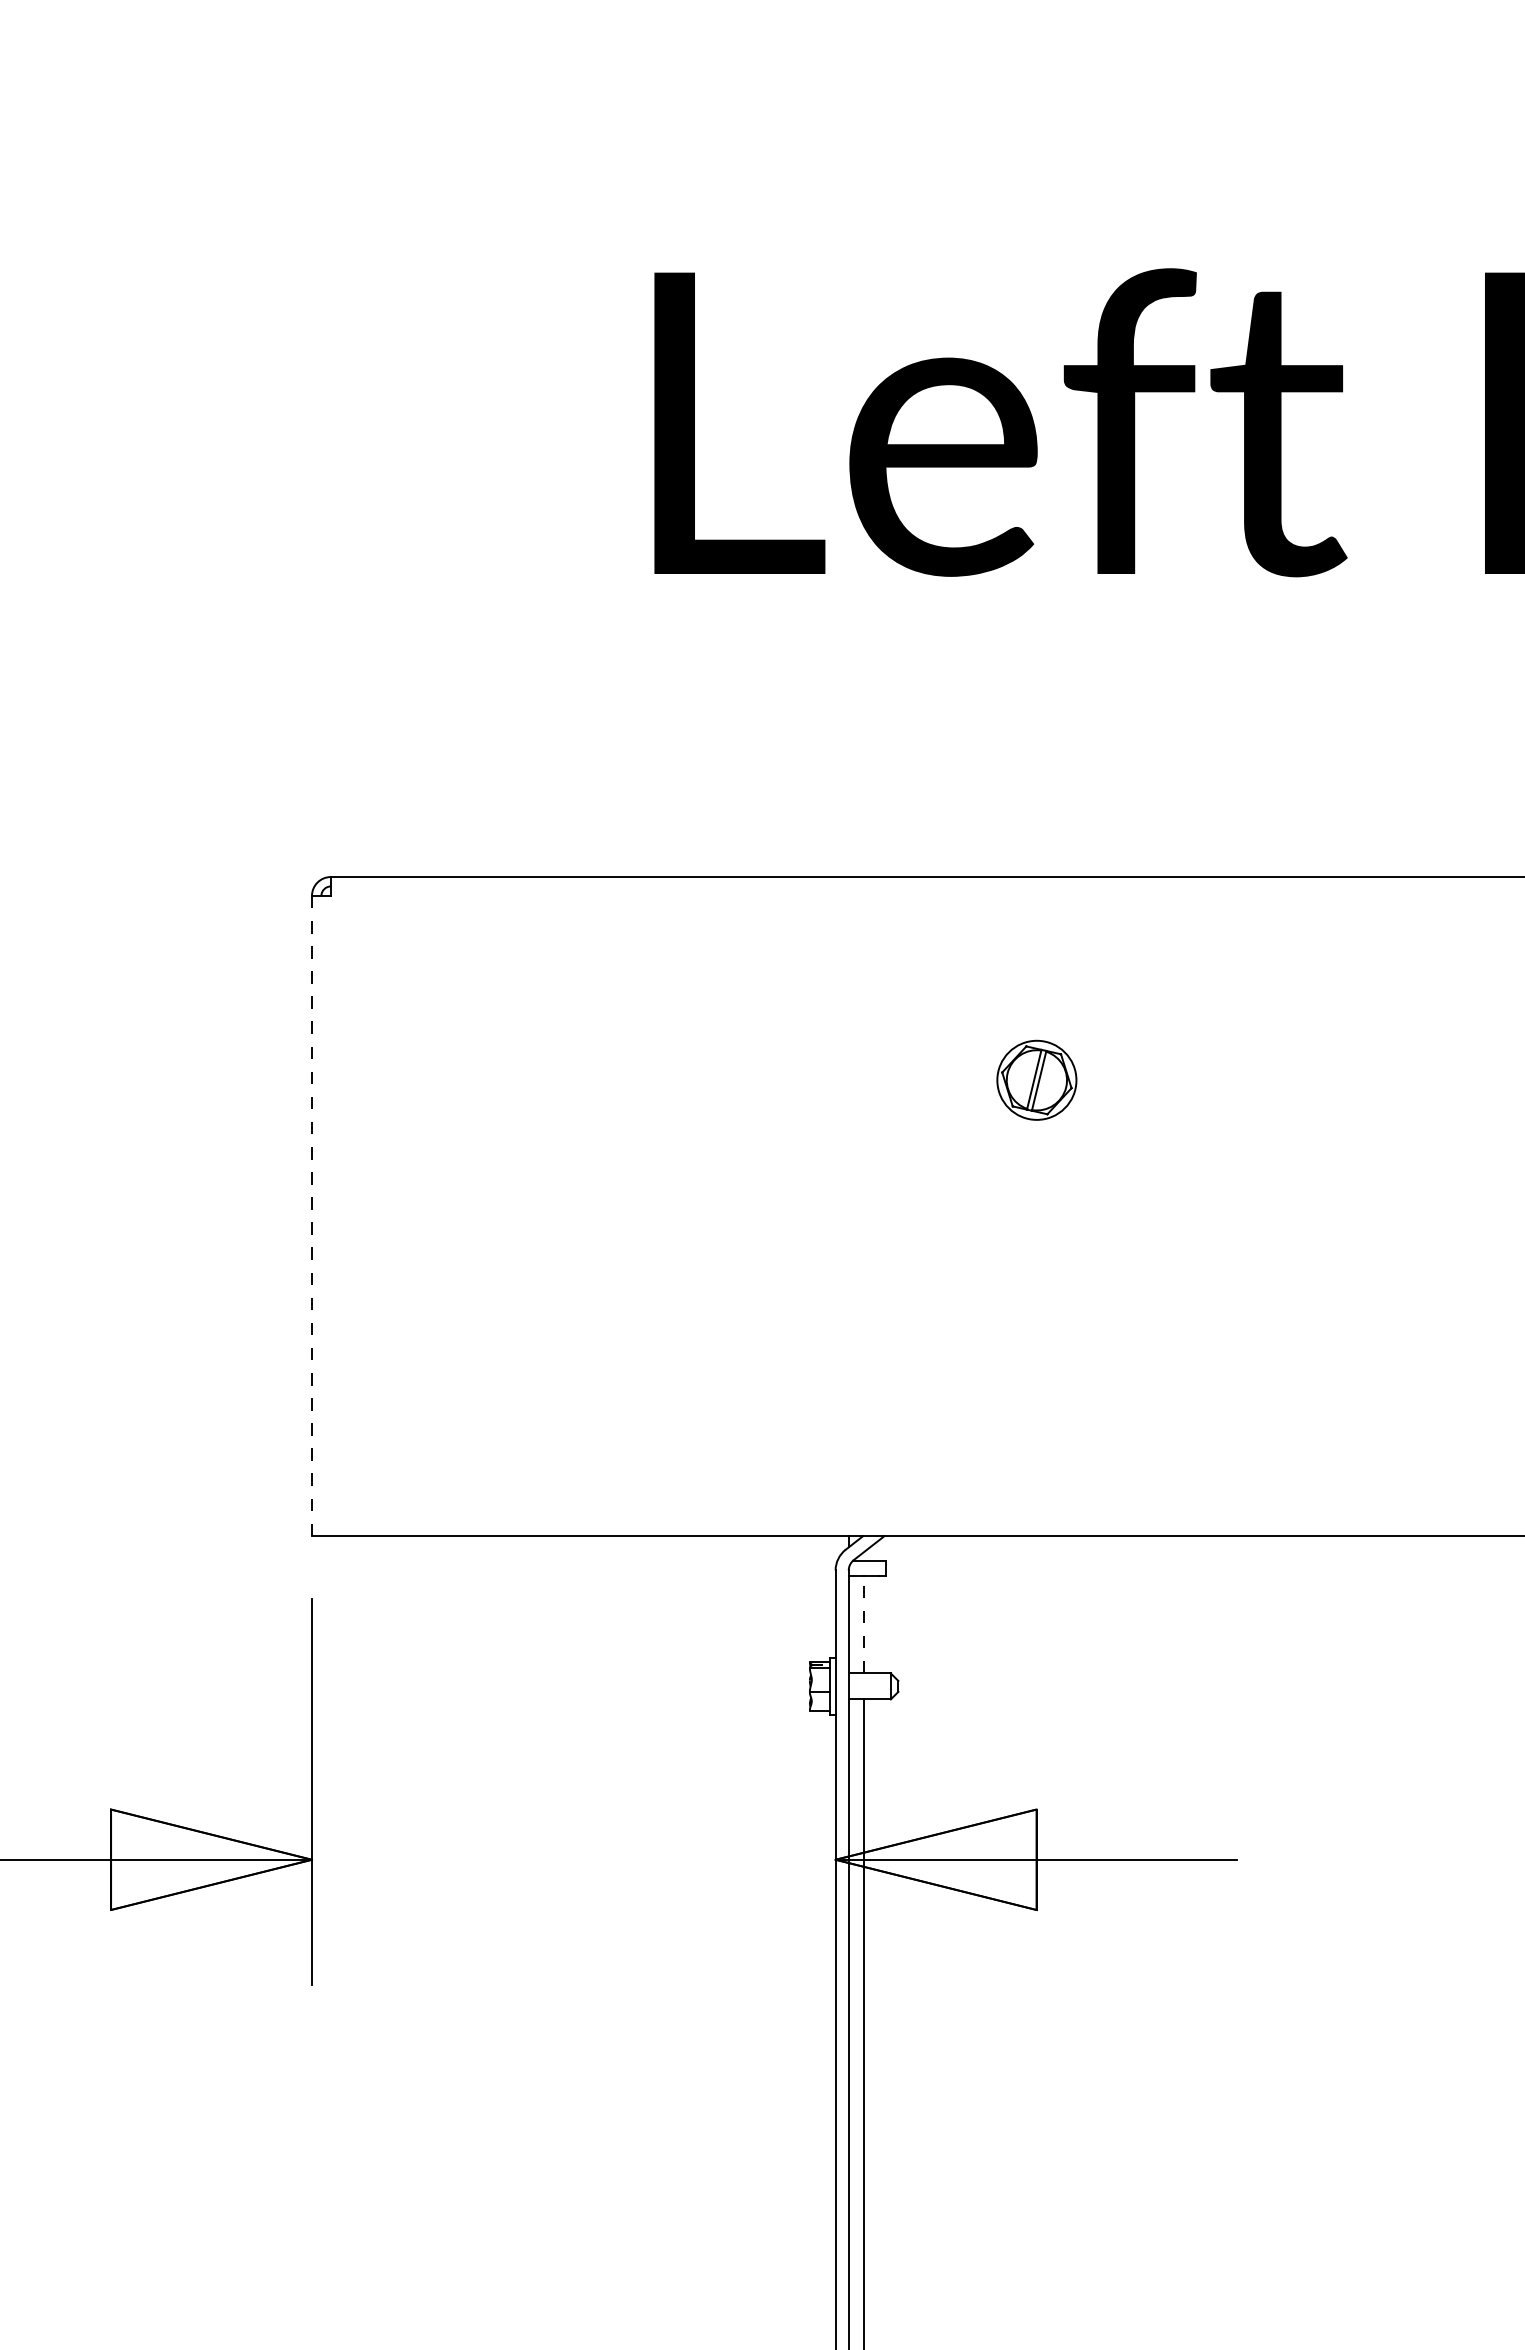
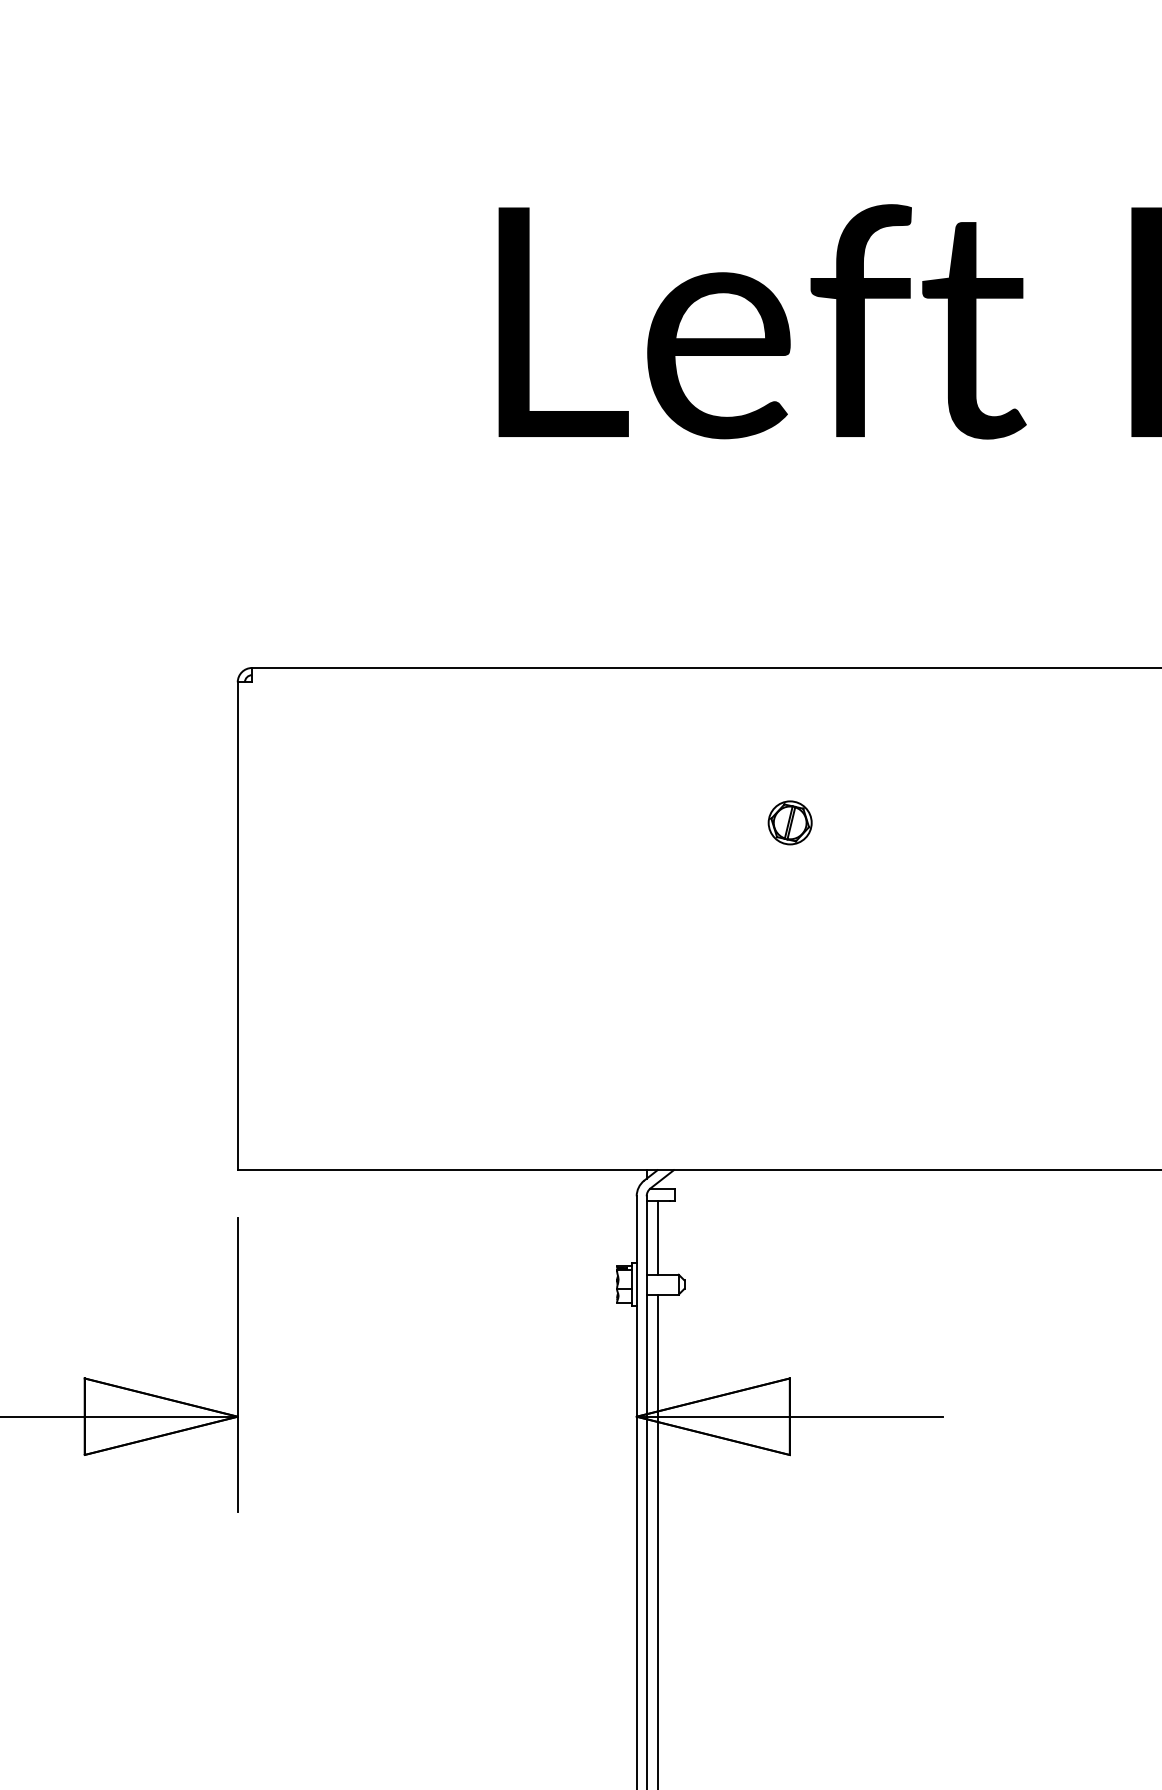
part: (1037, 1080) -> (790, 823), size x0.71
line: (312, 1216) -> (238, 926), dashed -> solid
line: (863, 1624) -> (657, 1237), dashed -> solid

